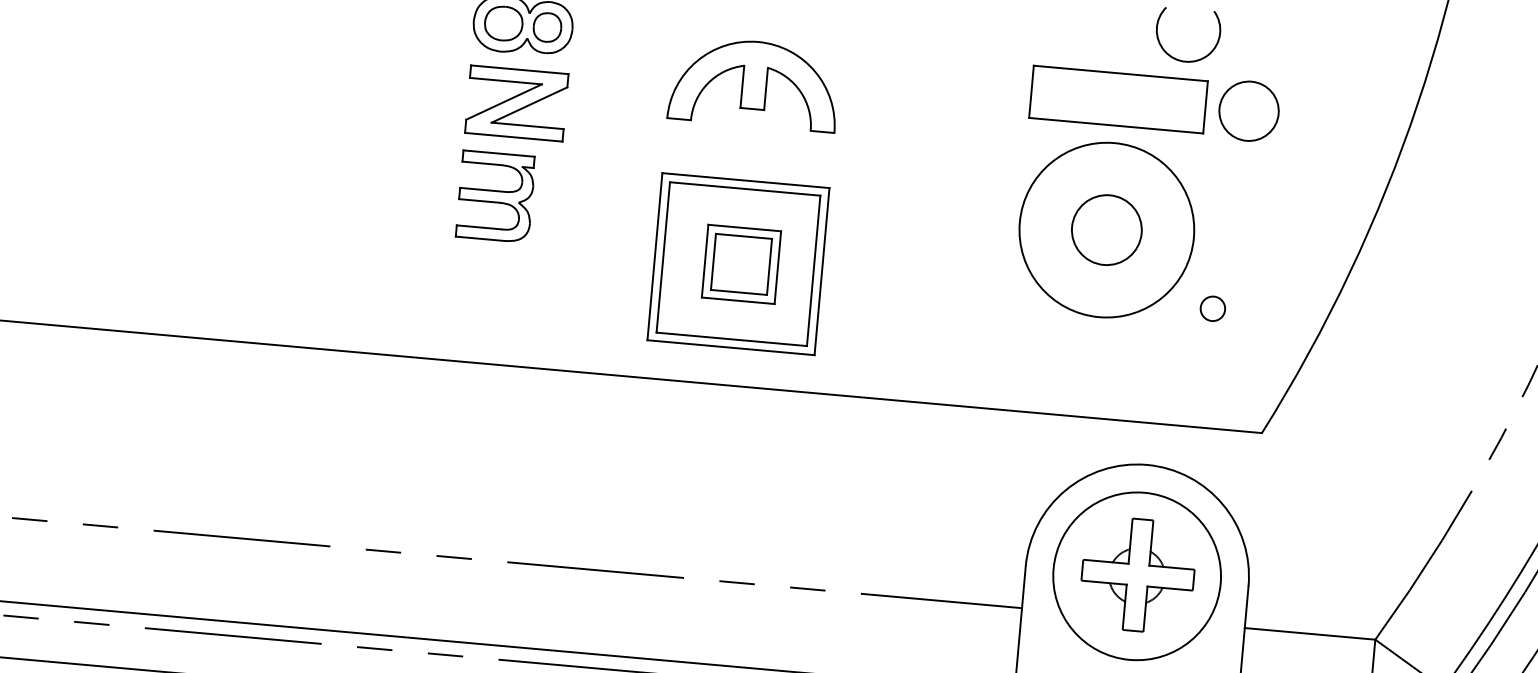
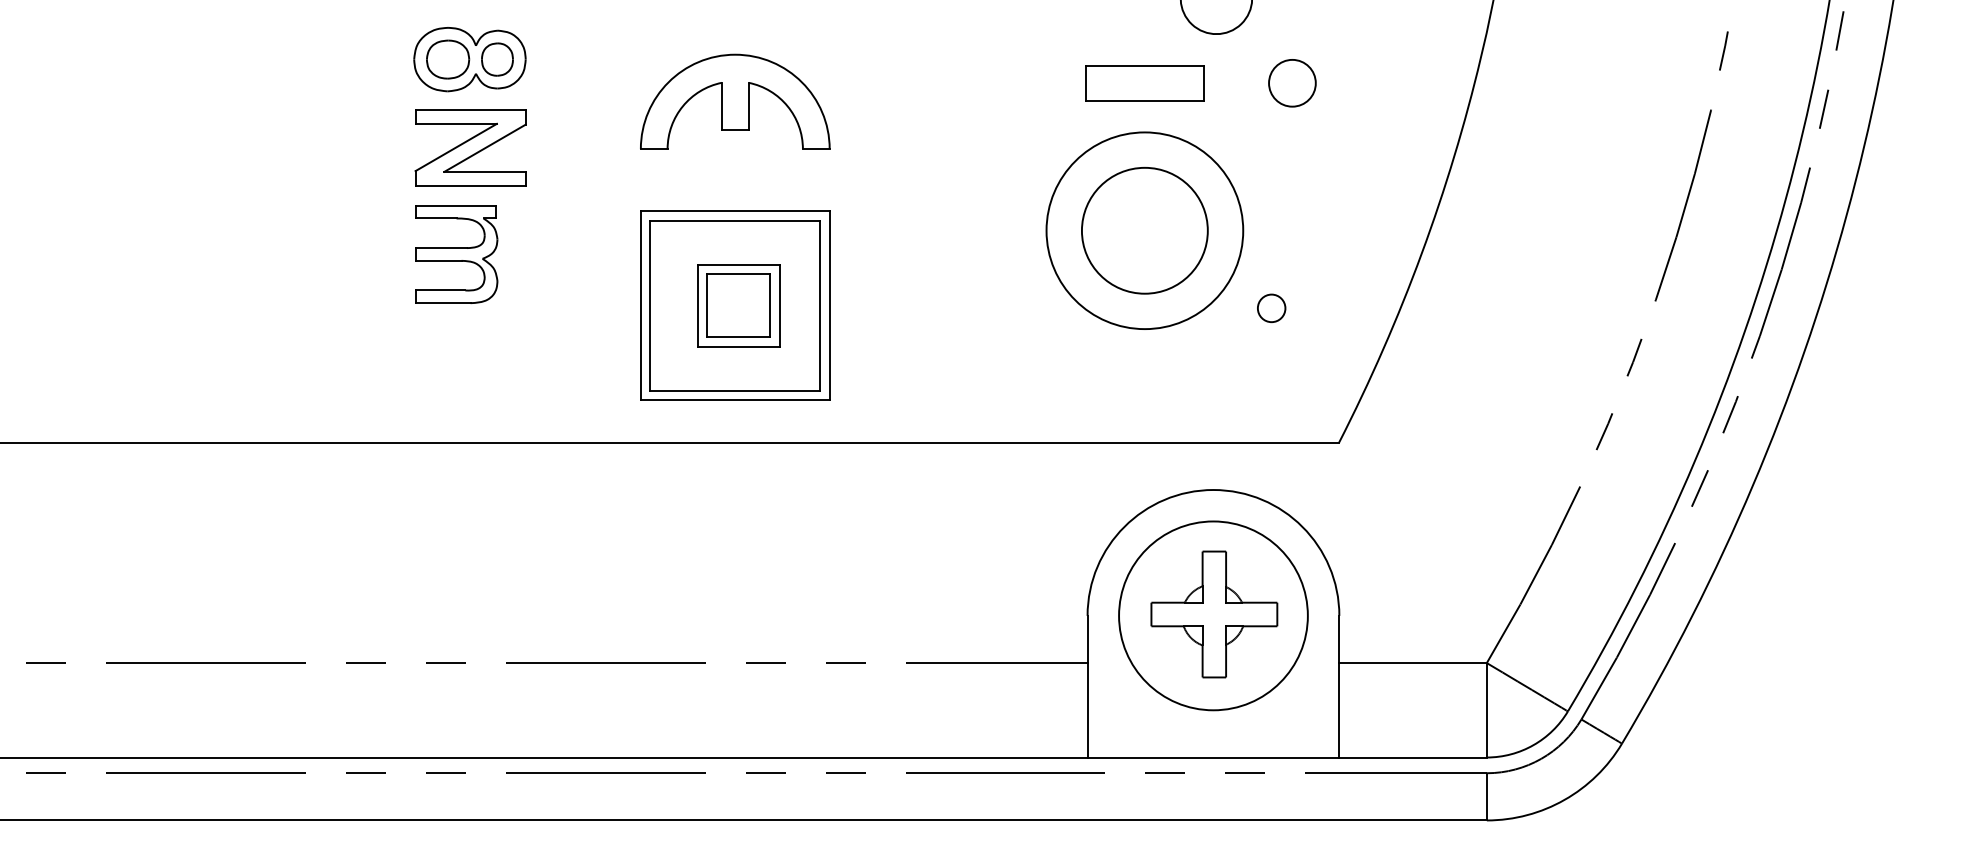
part: (1118, 99) -> (1144, 83), size x0.6
circle: (1249, 110) -> (1292, 82), size x0.7
circle: (1106, 229) -> (1144, 230), size x1.6

